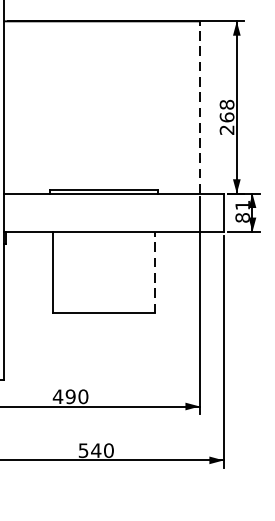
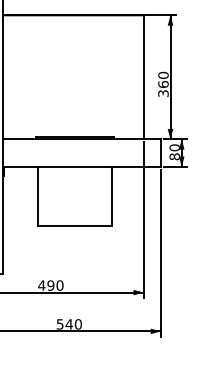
line: (199, 106) -> (143, 76), dashed -> solid
text: (227, 116) -> (163, 83), 268 -> 360
text: (242, 204) -> (174, 147), 81 -> 80
line: (154, 271) -> (111, 195), dashed -> solid

